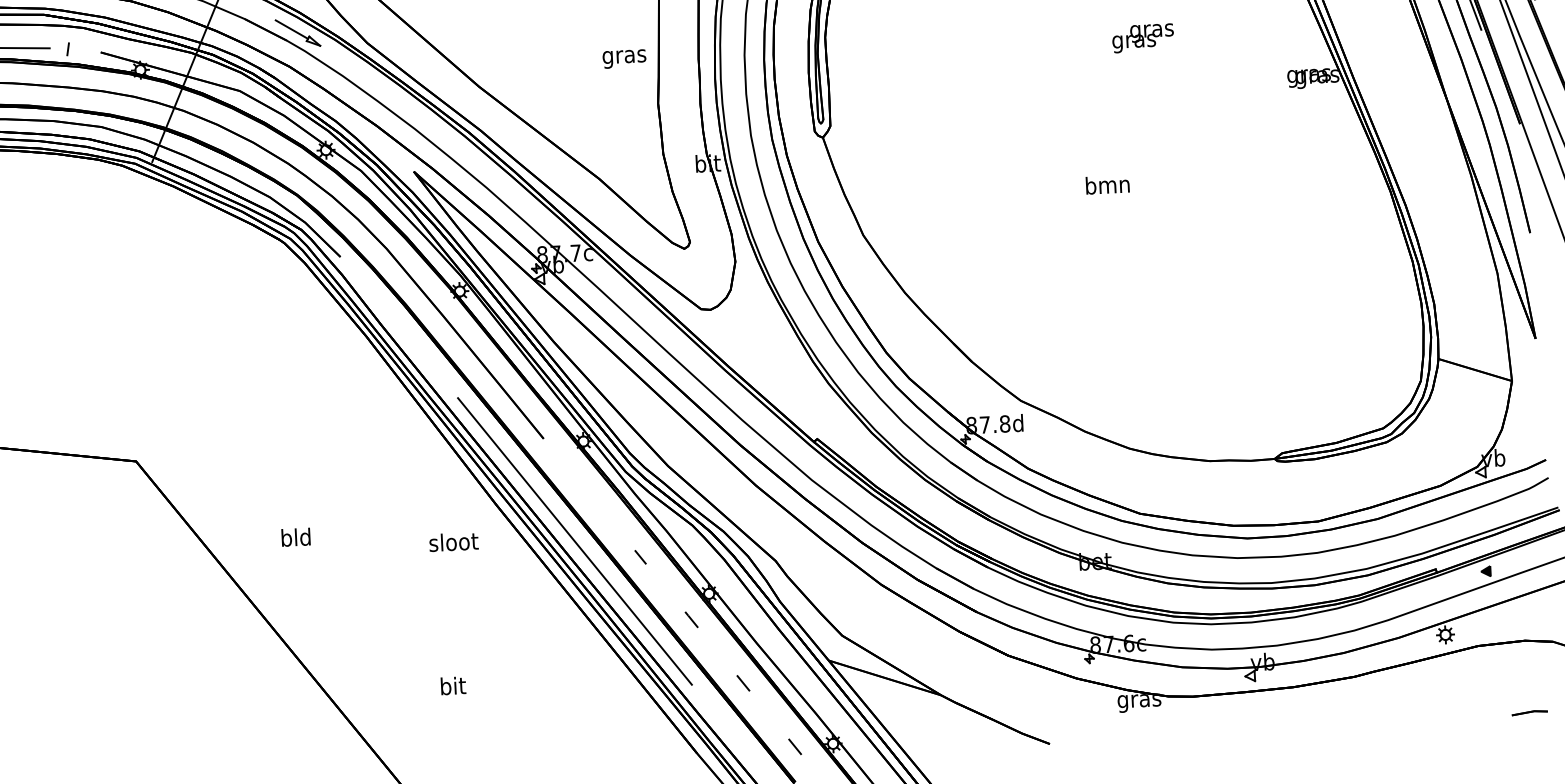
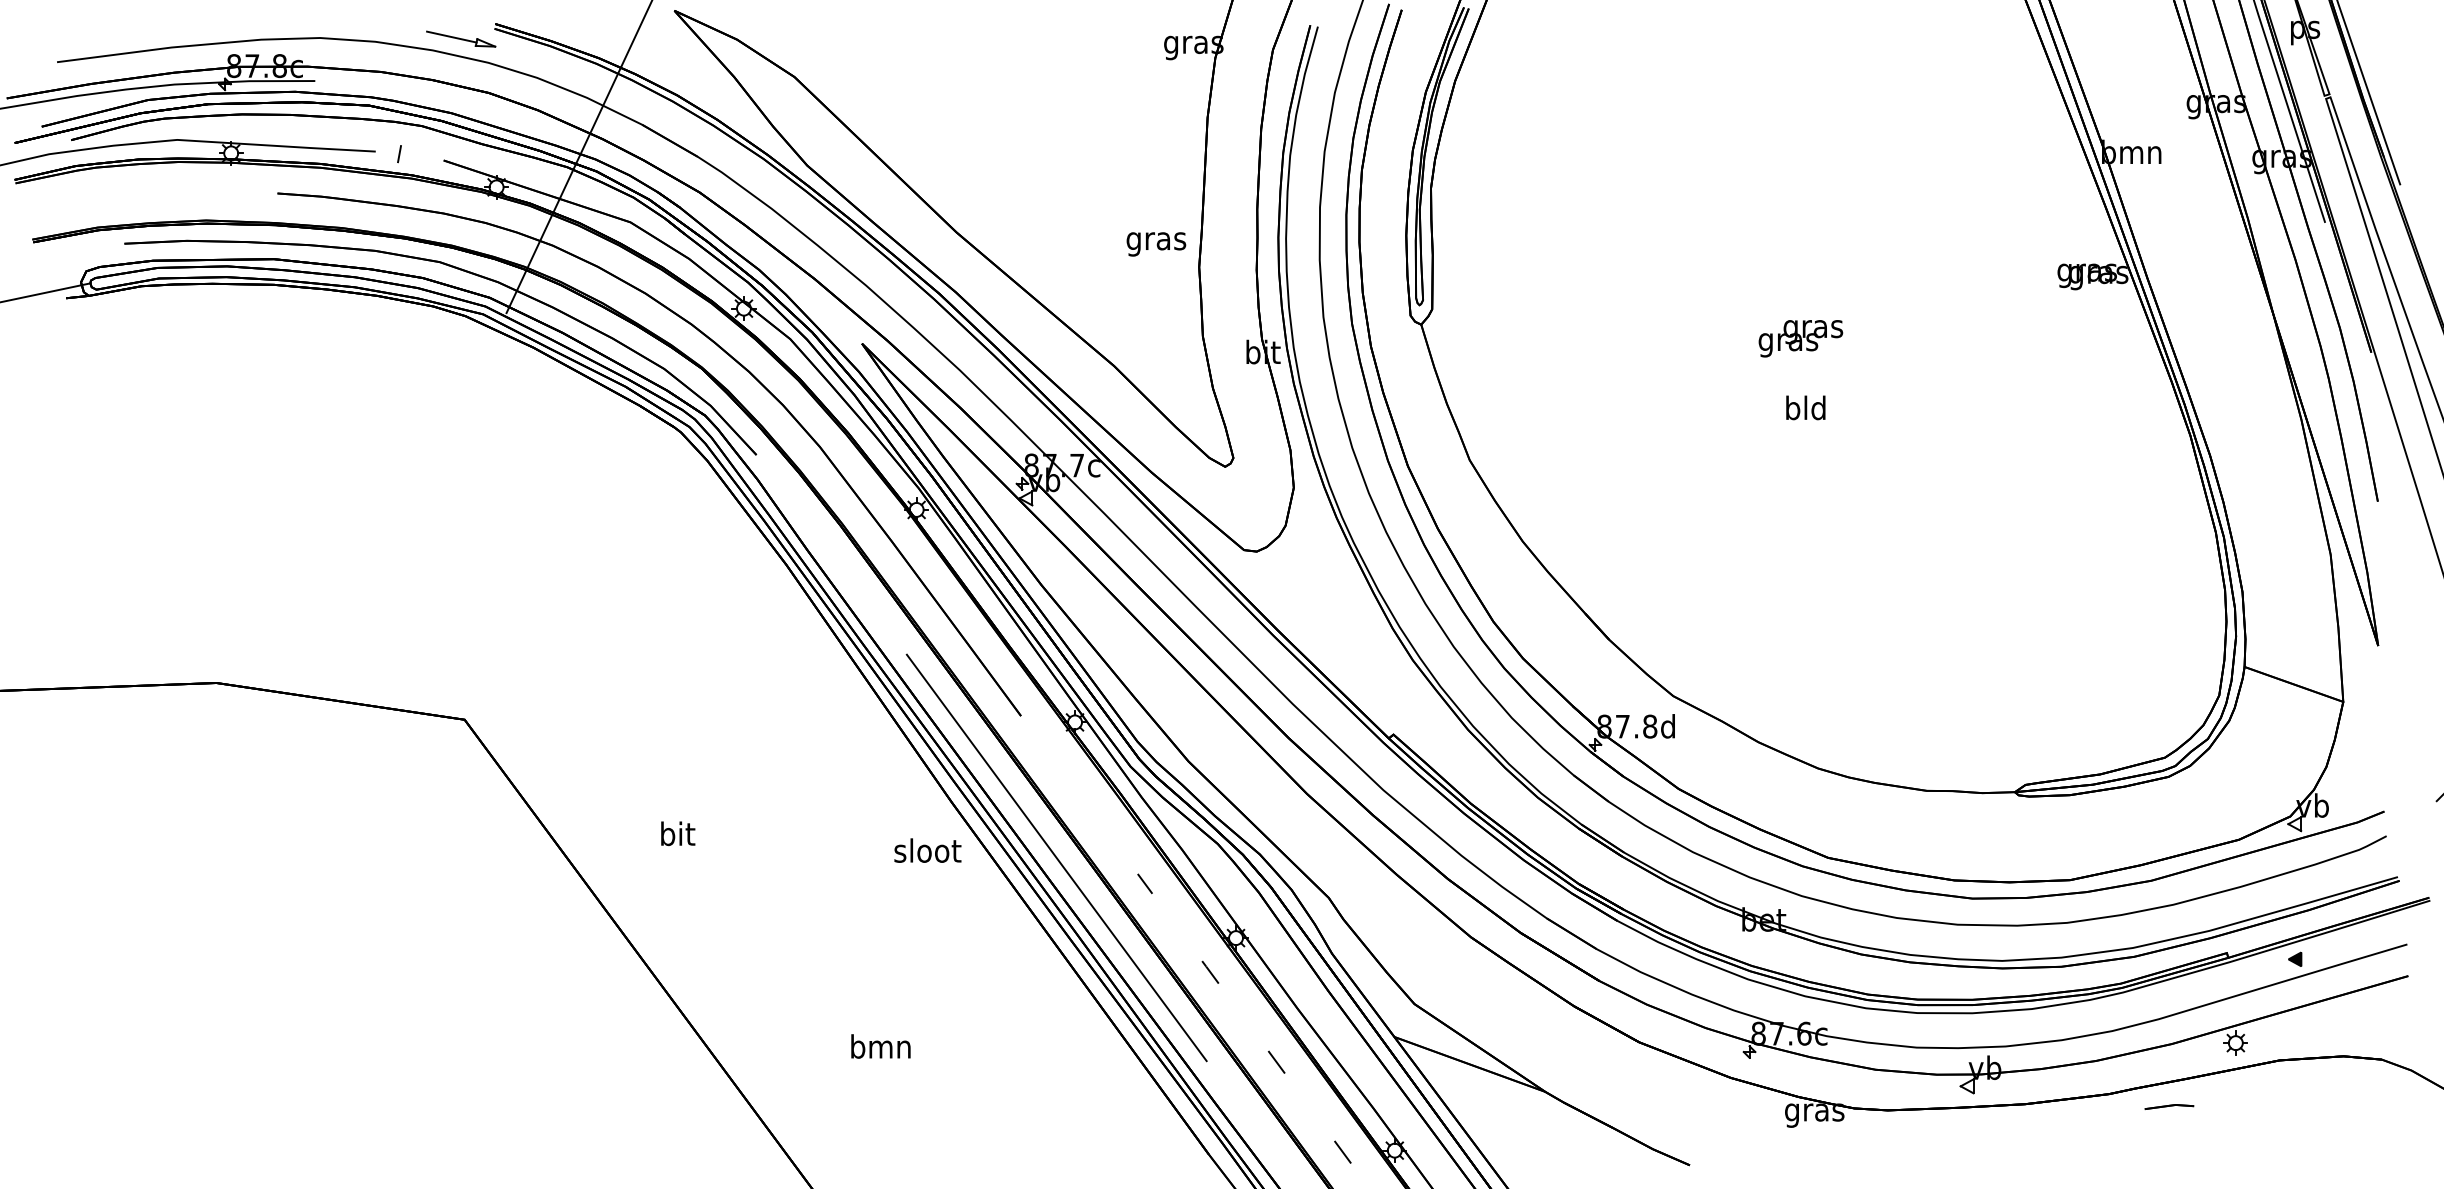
part: (297, 33) -> (713, 147), removed
text: (1142, 38) -> (1800, 338), moved
text: (624, 59) -> (1156, 244), moved
text: (1107, 184) -> (1805, 407), bmn -> bld
text: (295, 537) -> (676, 833), bld -> bit
text: (453, 541) -> (927, 850), moved
text: (452, 685) -> (880, 1046), bit -> bmn
part: (1529, 712) -> (2169, 1106), moved

